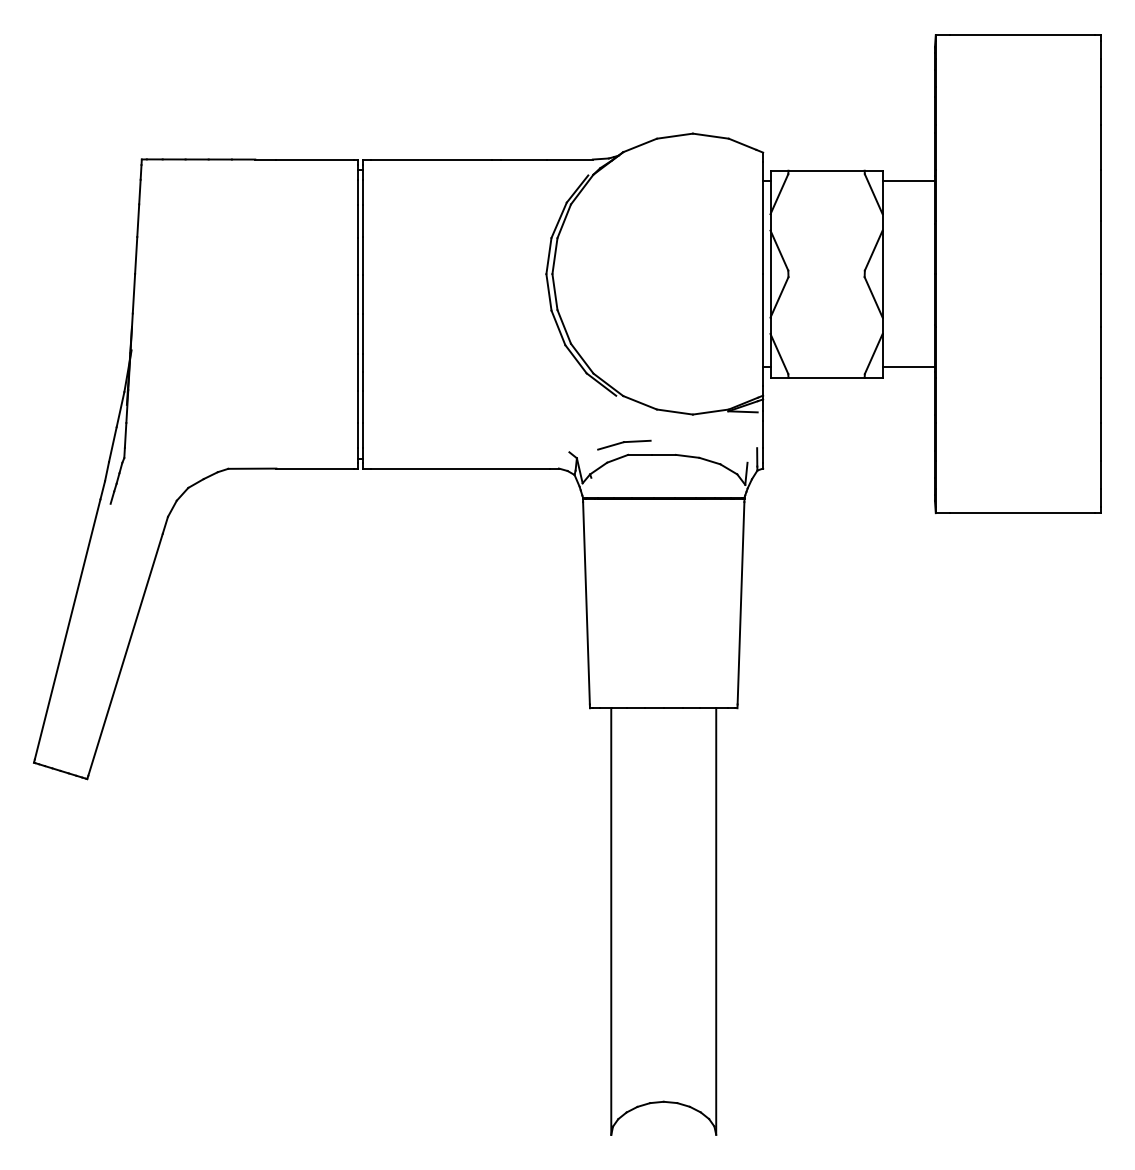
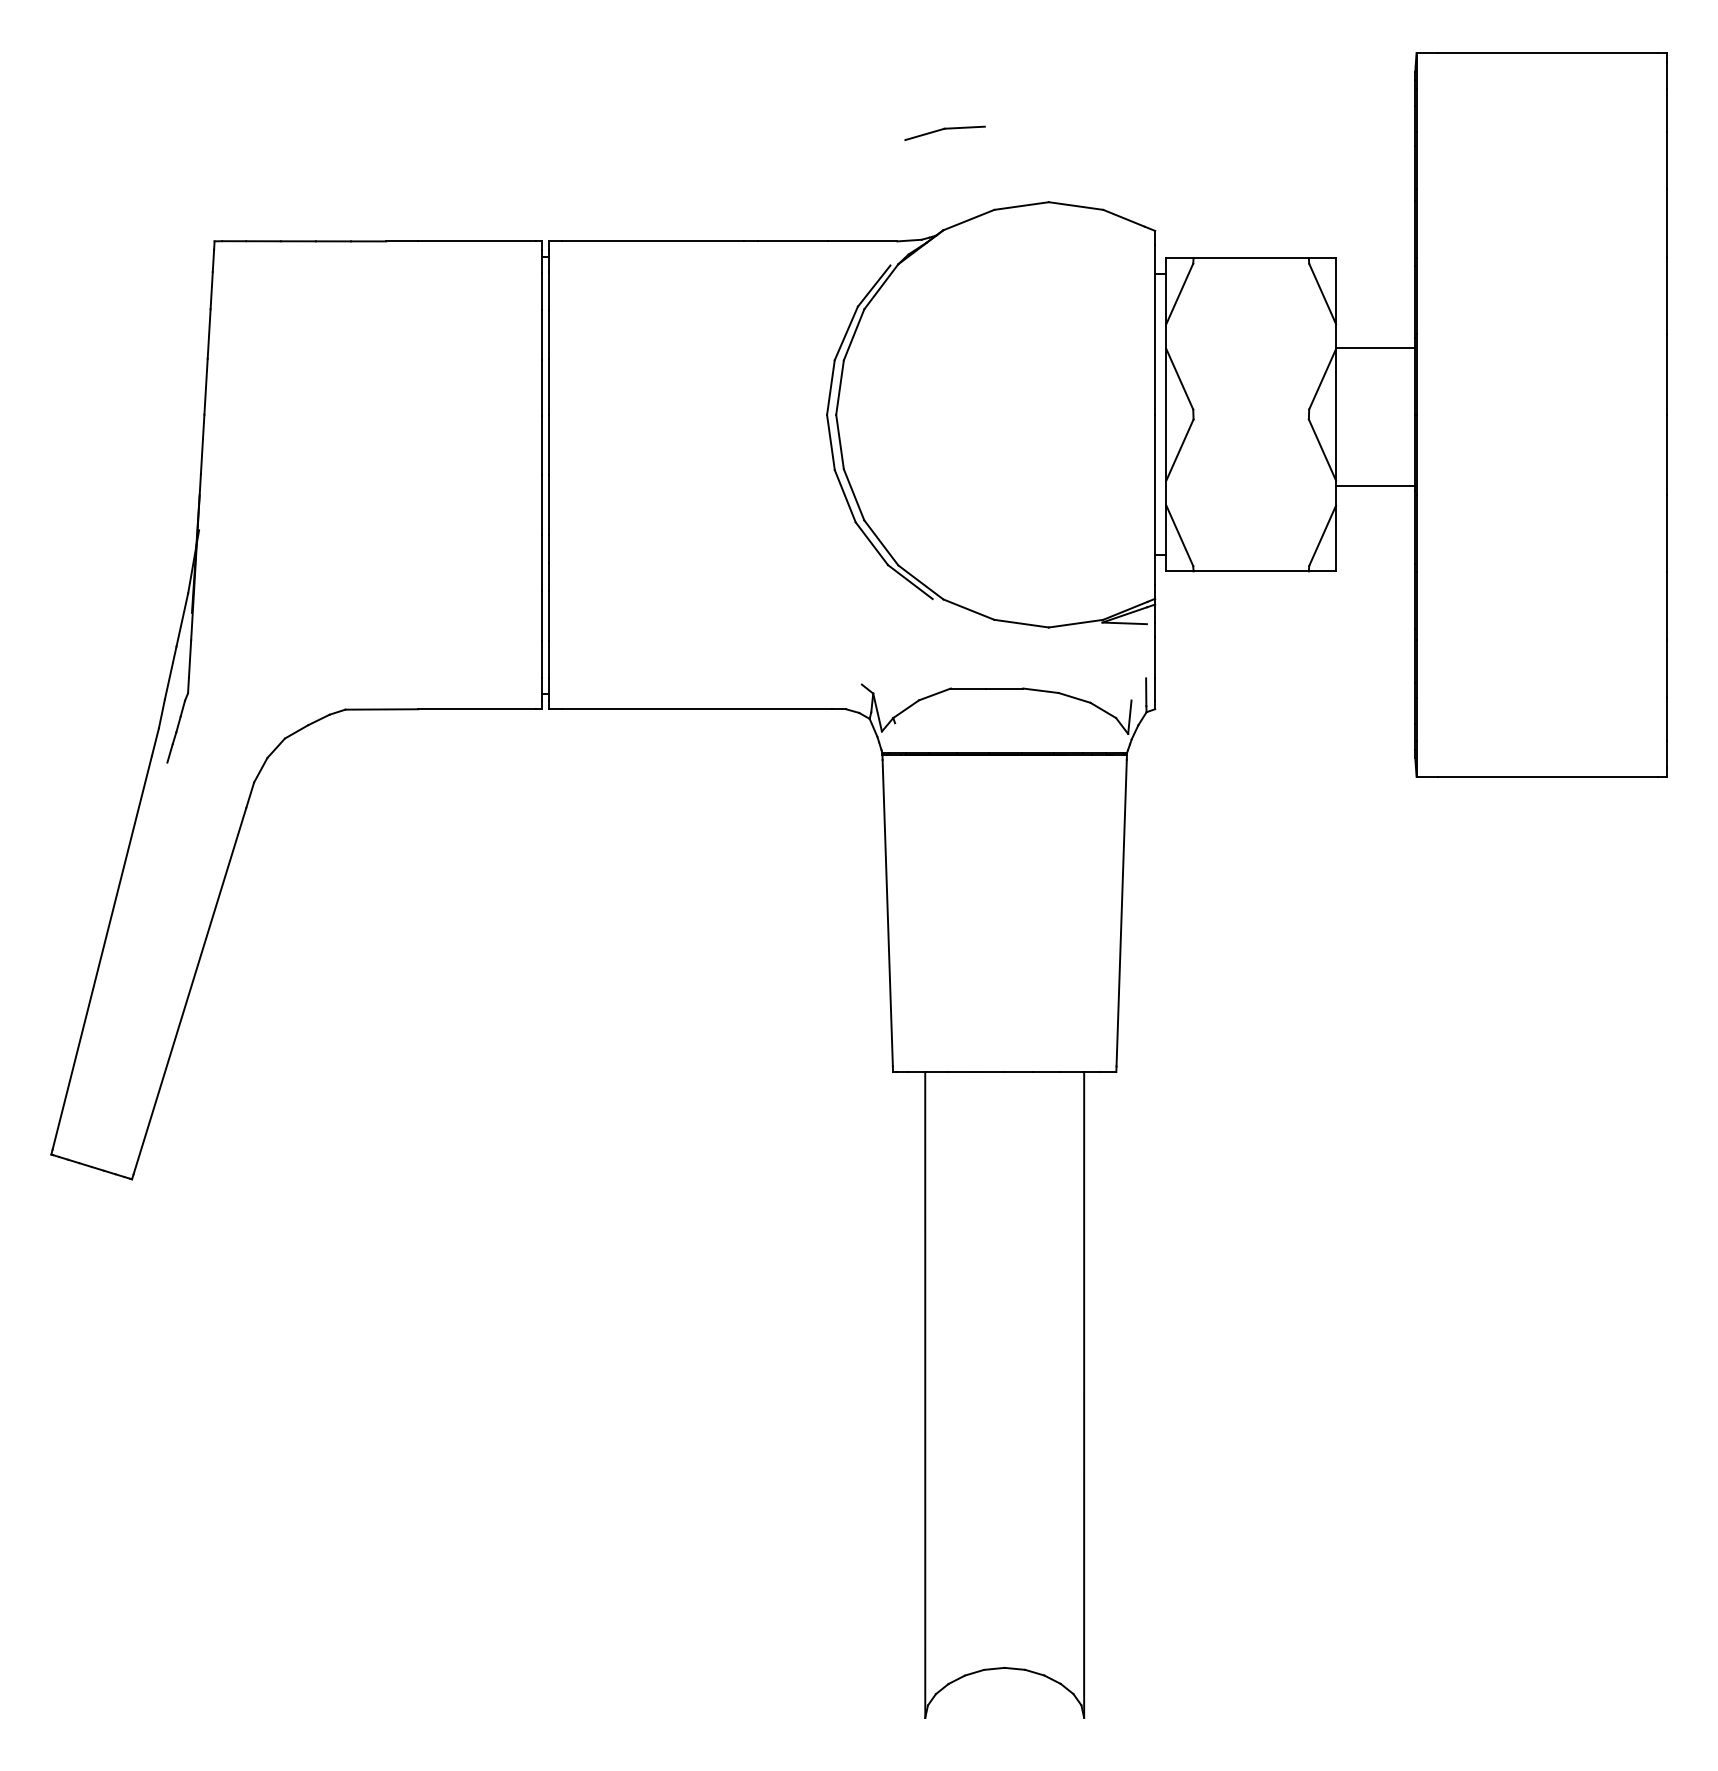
line: (908, 181) -> (1375, 348), moved
line: (908, 366) -> (1375, 485), moved
part: (624, 444) -> (945, 132), moved

